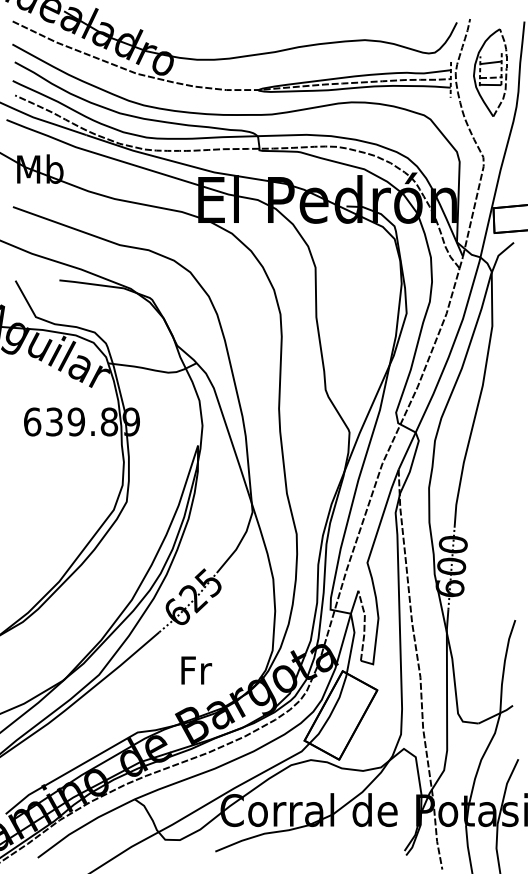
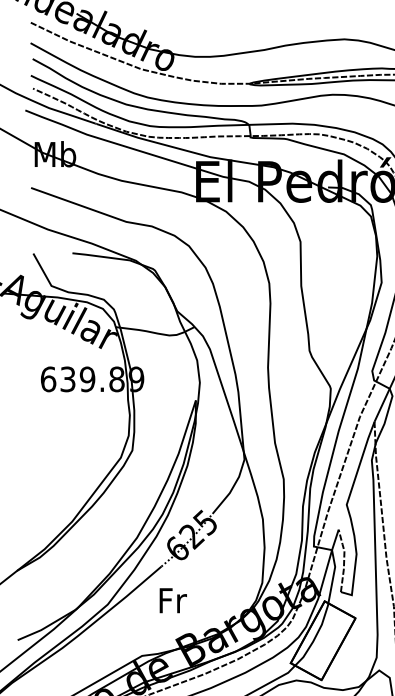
text: (196, 670) -> (173, 600), moved

